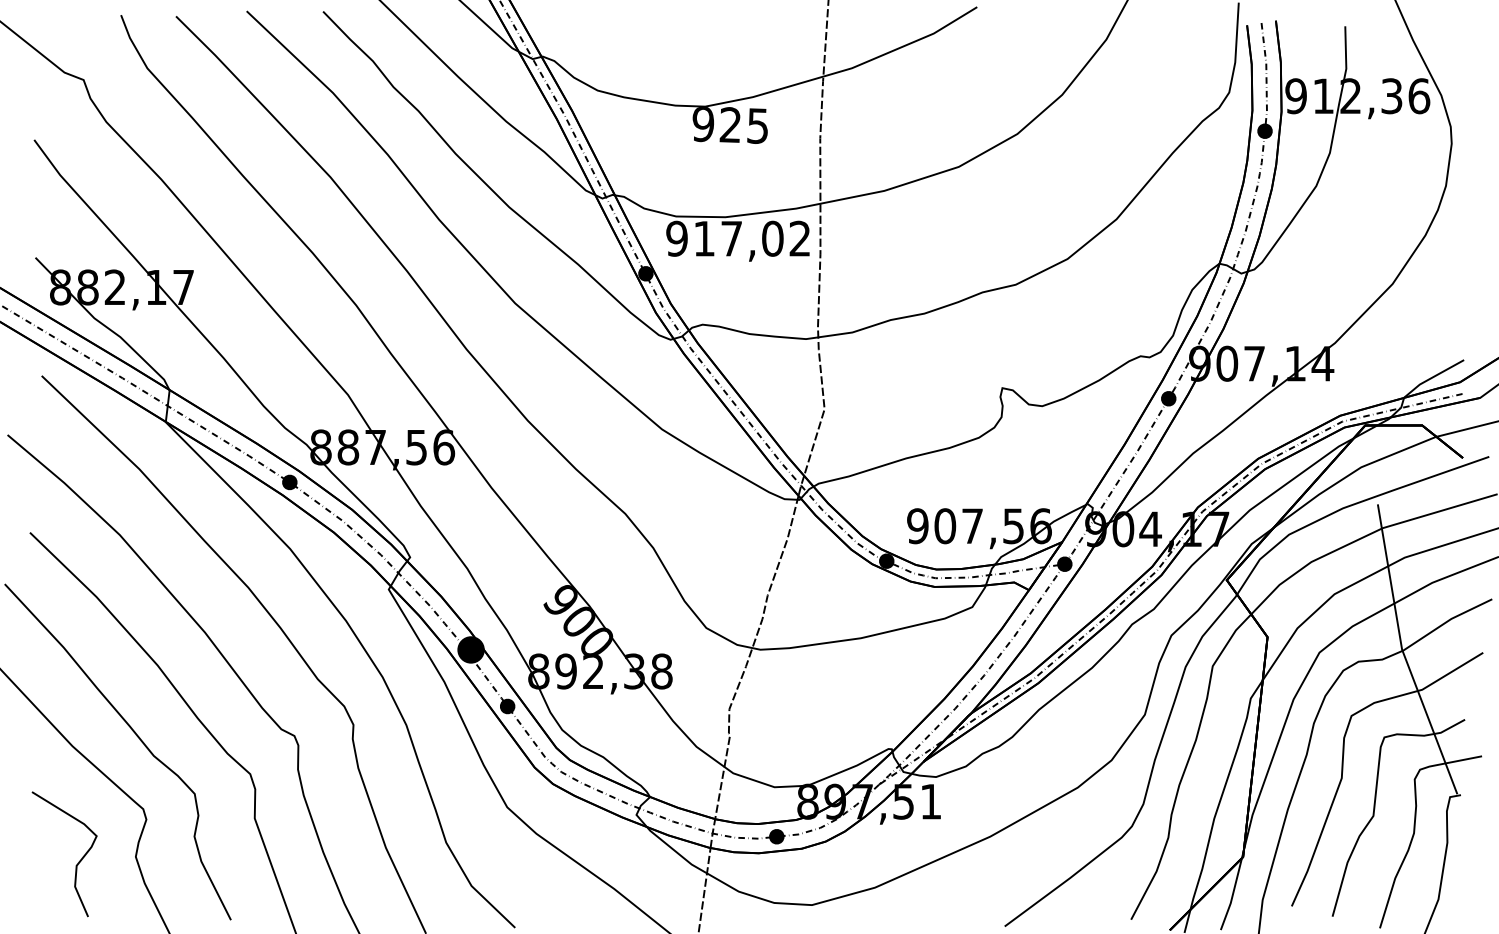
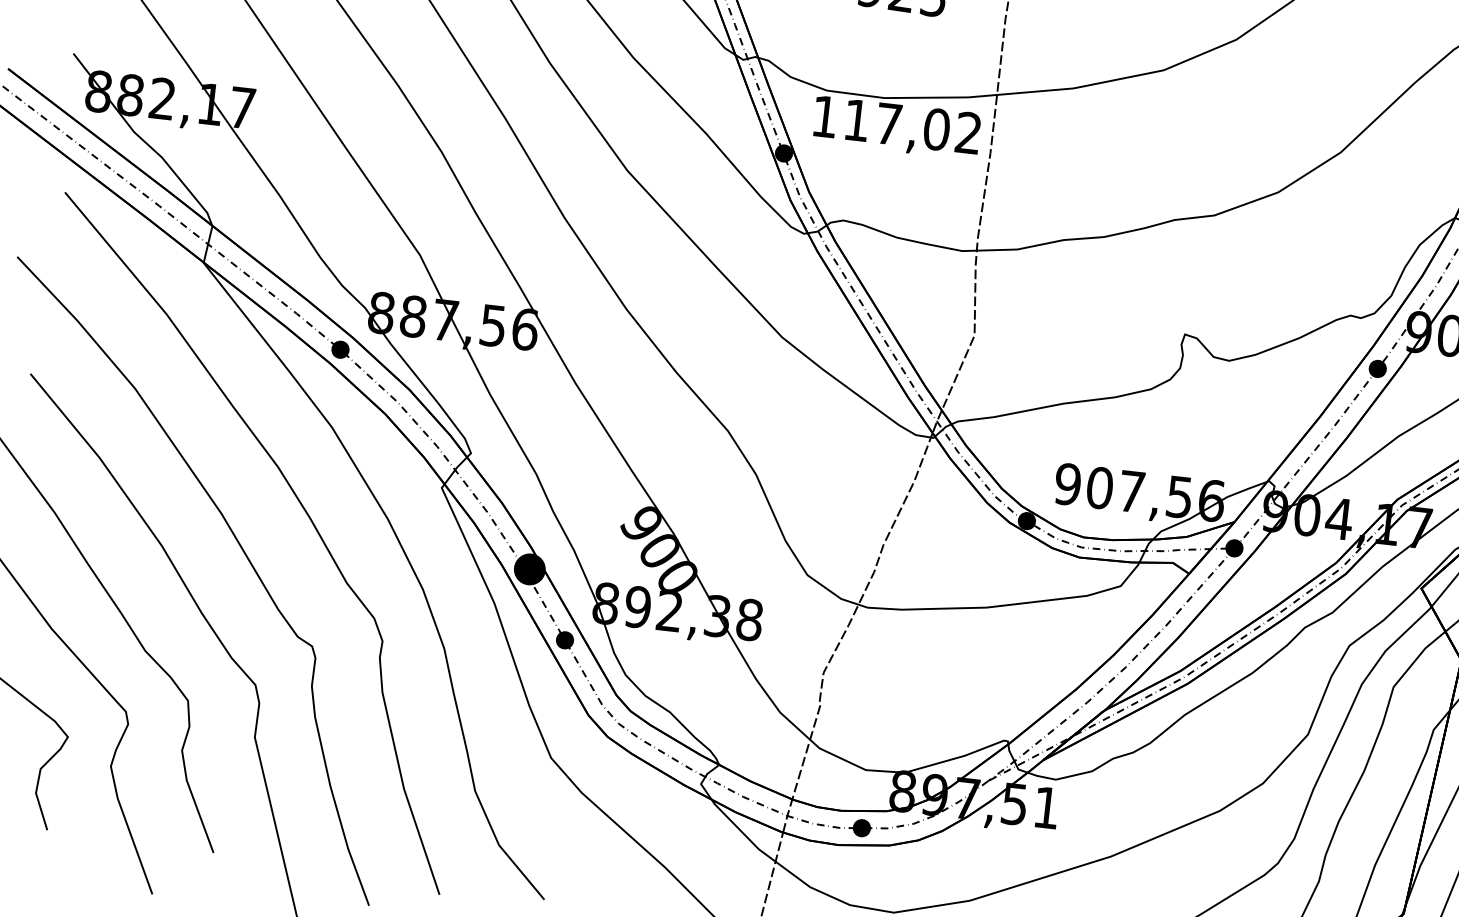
text: (676, 238) -> (824, 116), 917,02 -> 117,02

